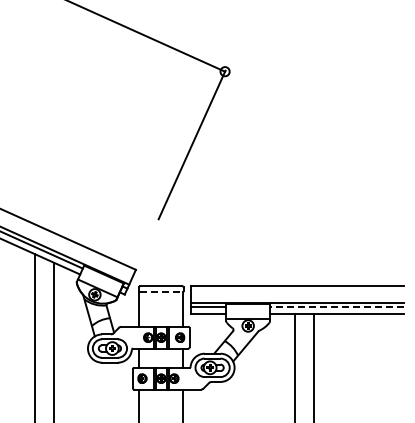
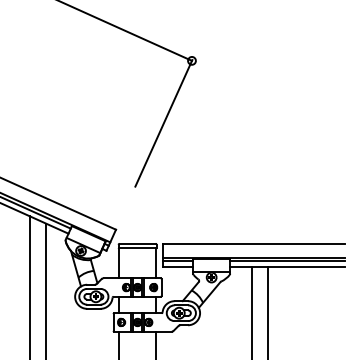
line: (161, 291) -> (137, 248), dashed -> solid
line: (336, 307) -> (286, 261), dashed -> solid

